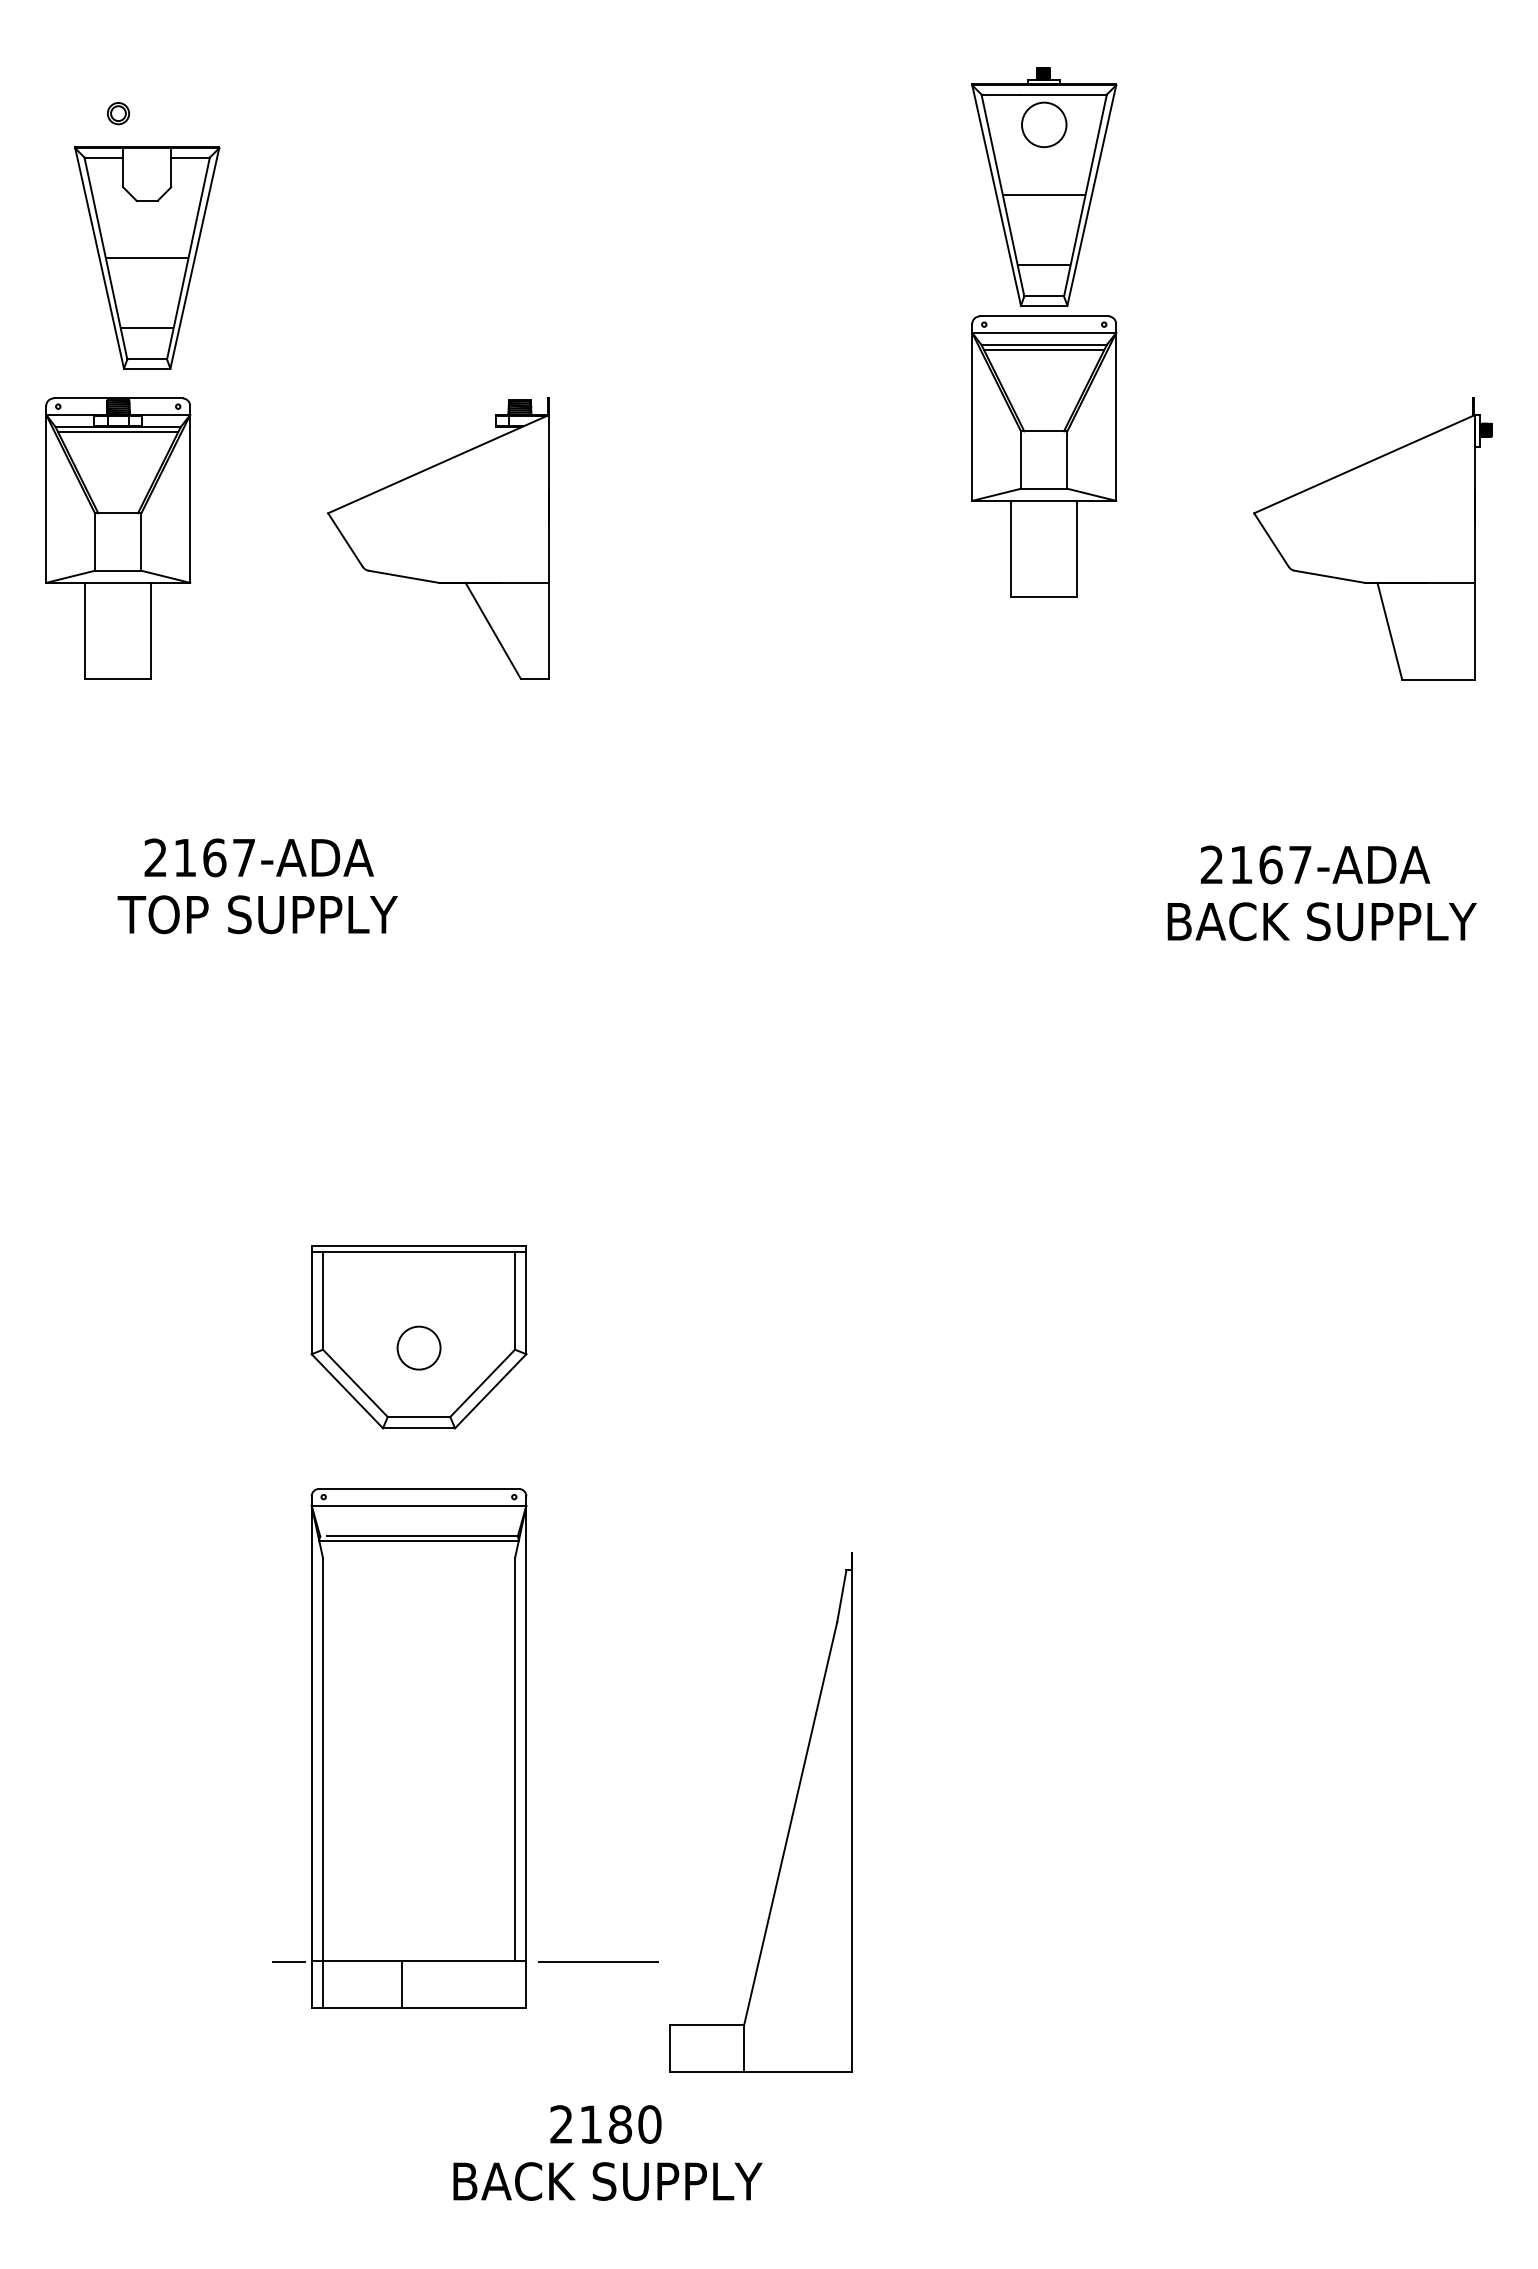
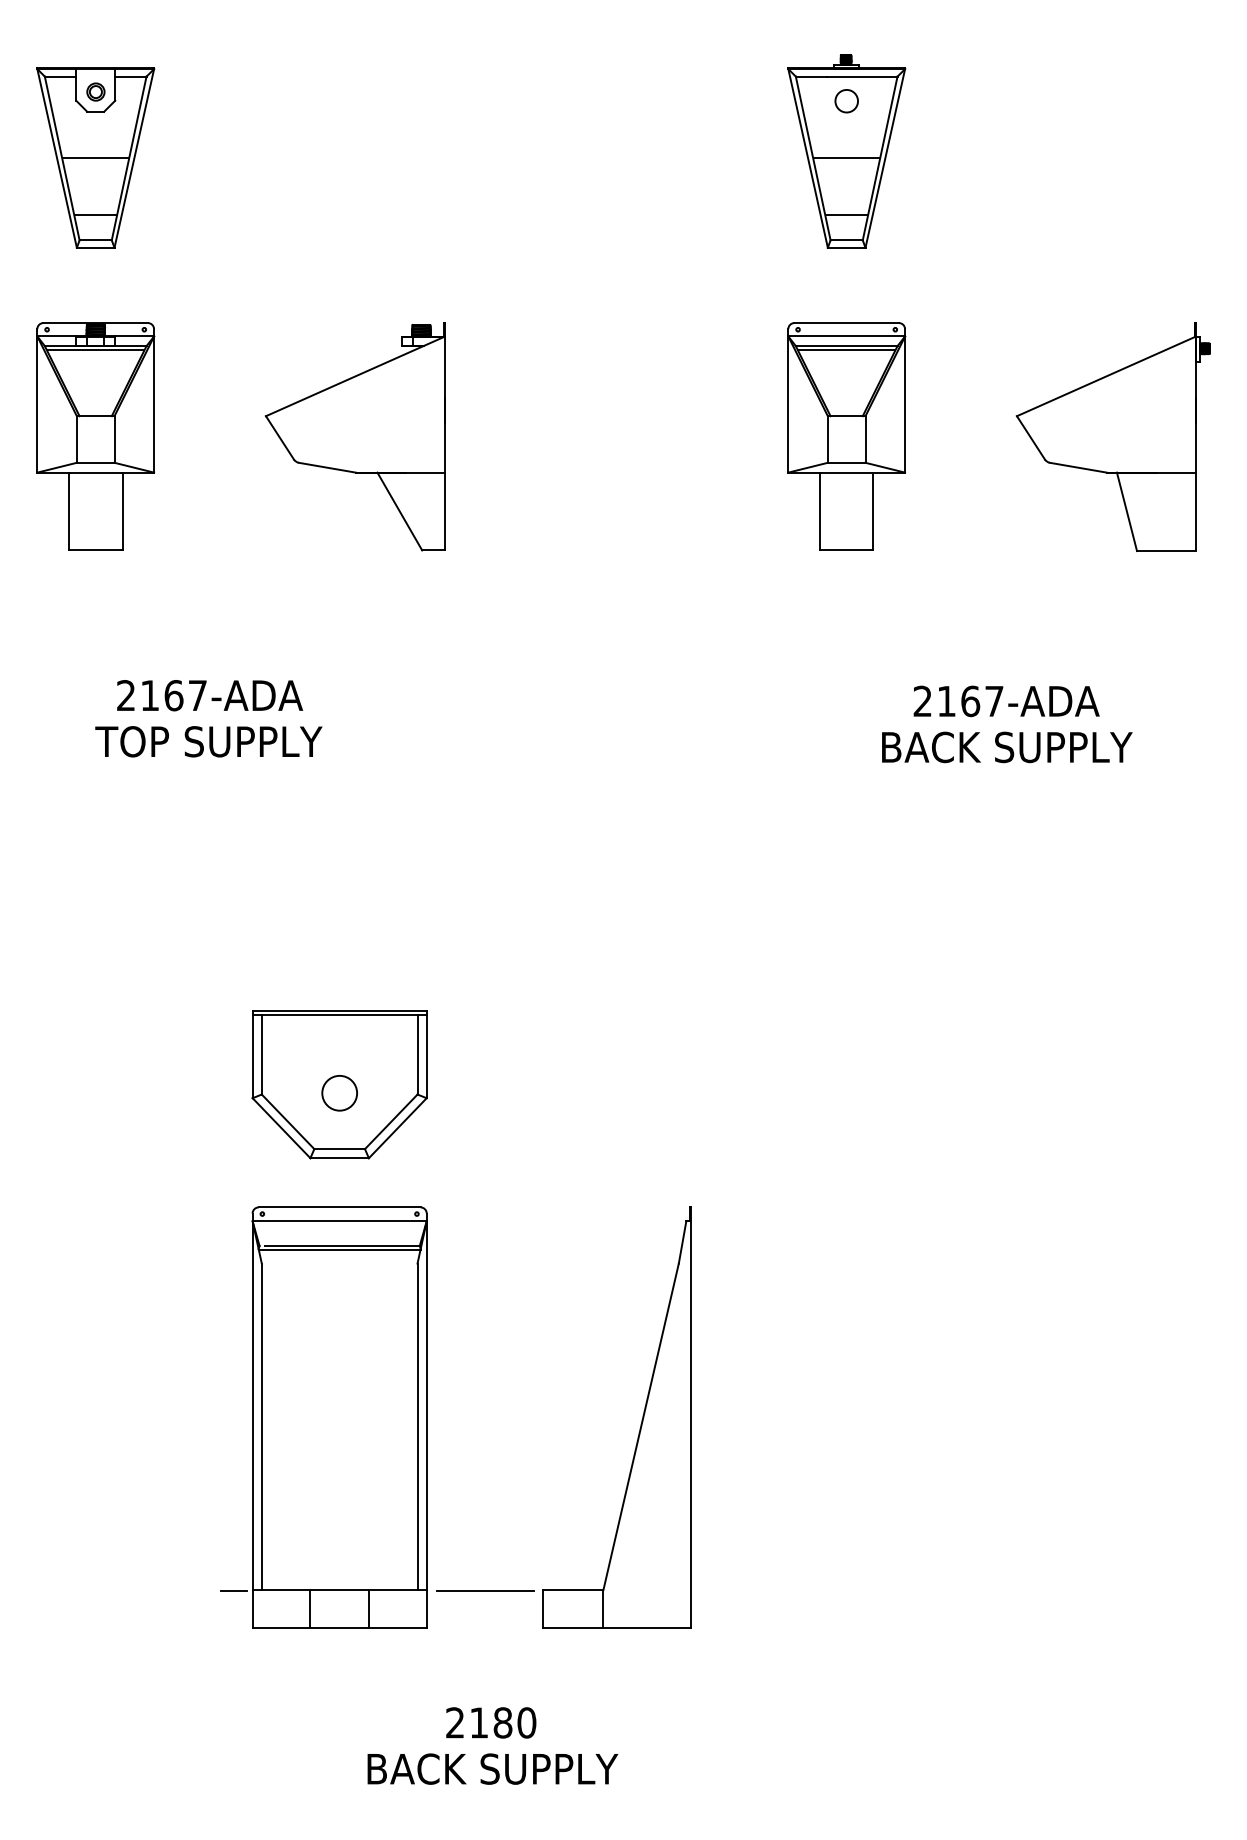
circle: (1044, 124) -> (846, 100), size x0.62
part: (147, 257) -> (95, 157), moved
part: (1044, 456) -> (846, 436), moved
text: (1315, 864) -> (1006, 701), moved
text: (1321, 921) -> (1006, 747), moved
part: (790, 1819) -> (640, 1423), moved
line: (322, 1983) -> (310, 1608), moved
line: (402, 1983) -> (369, 1608), moved

